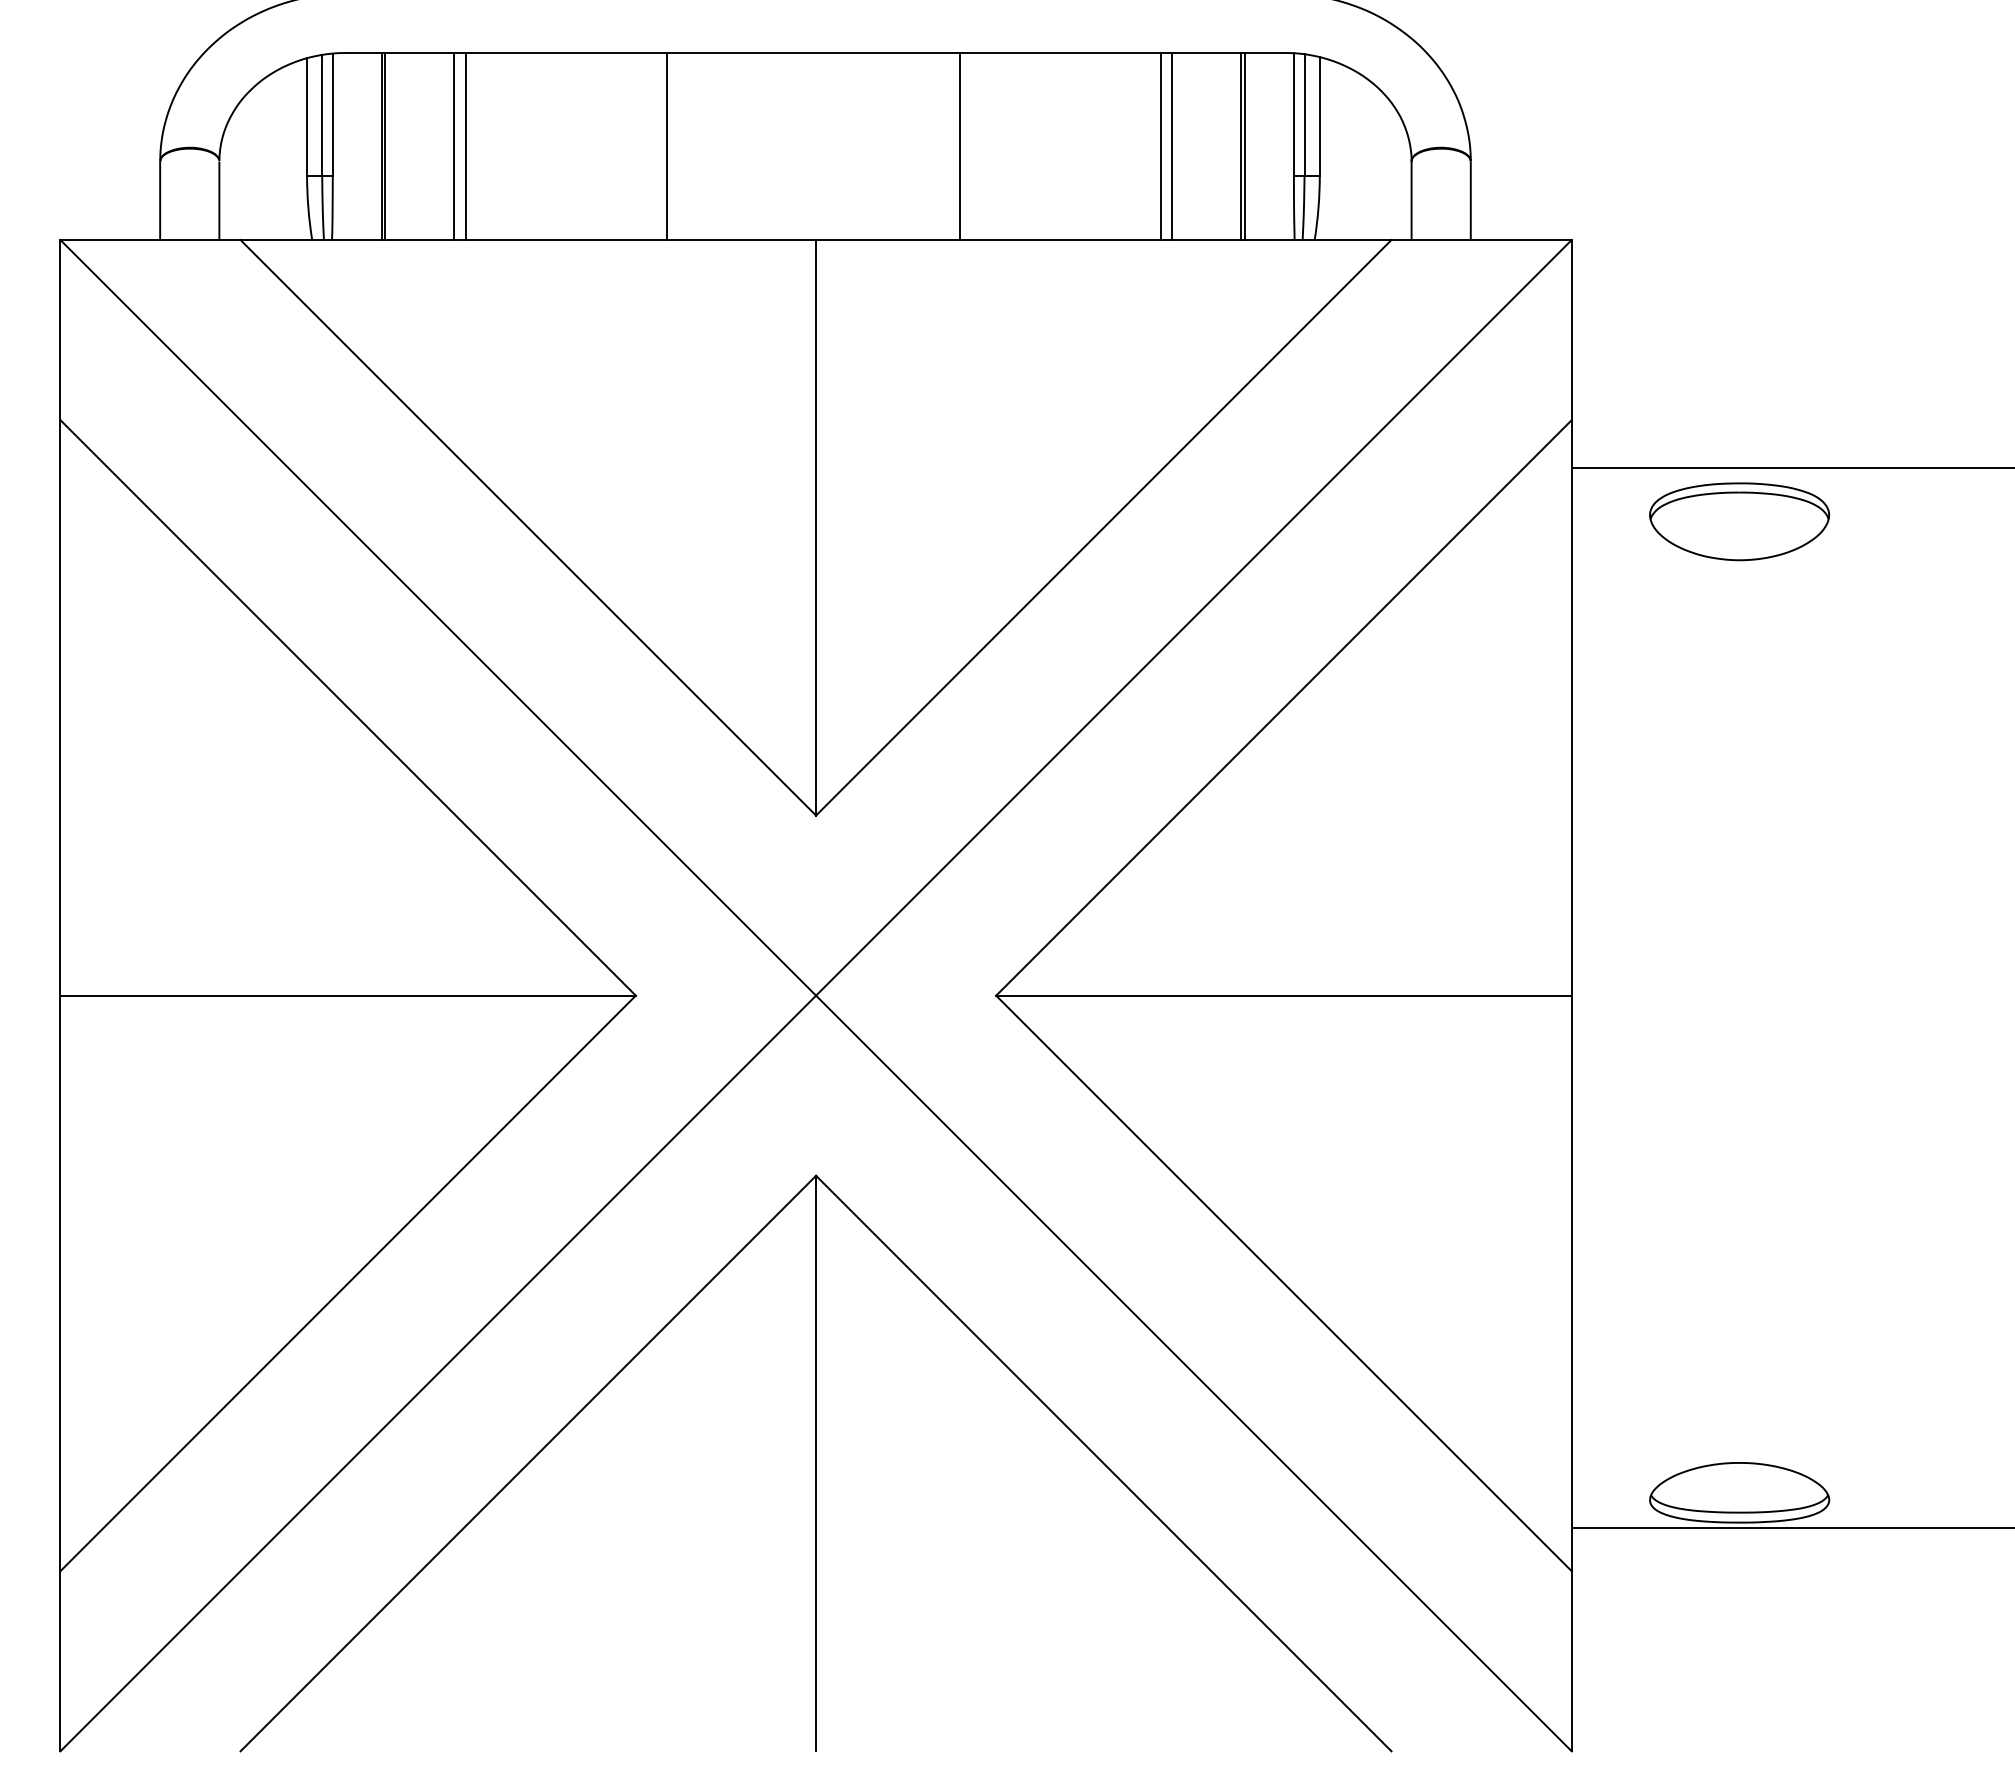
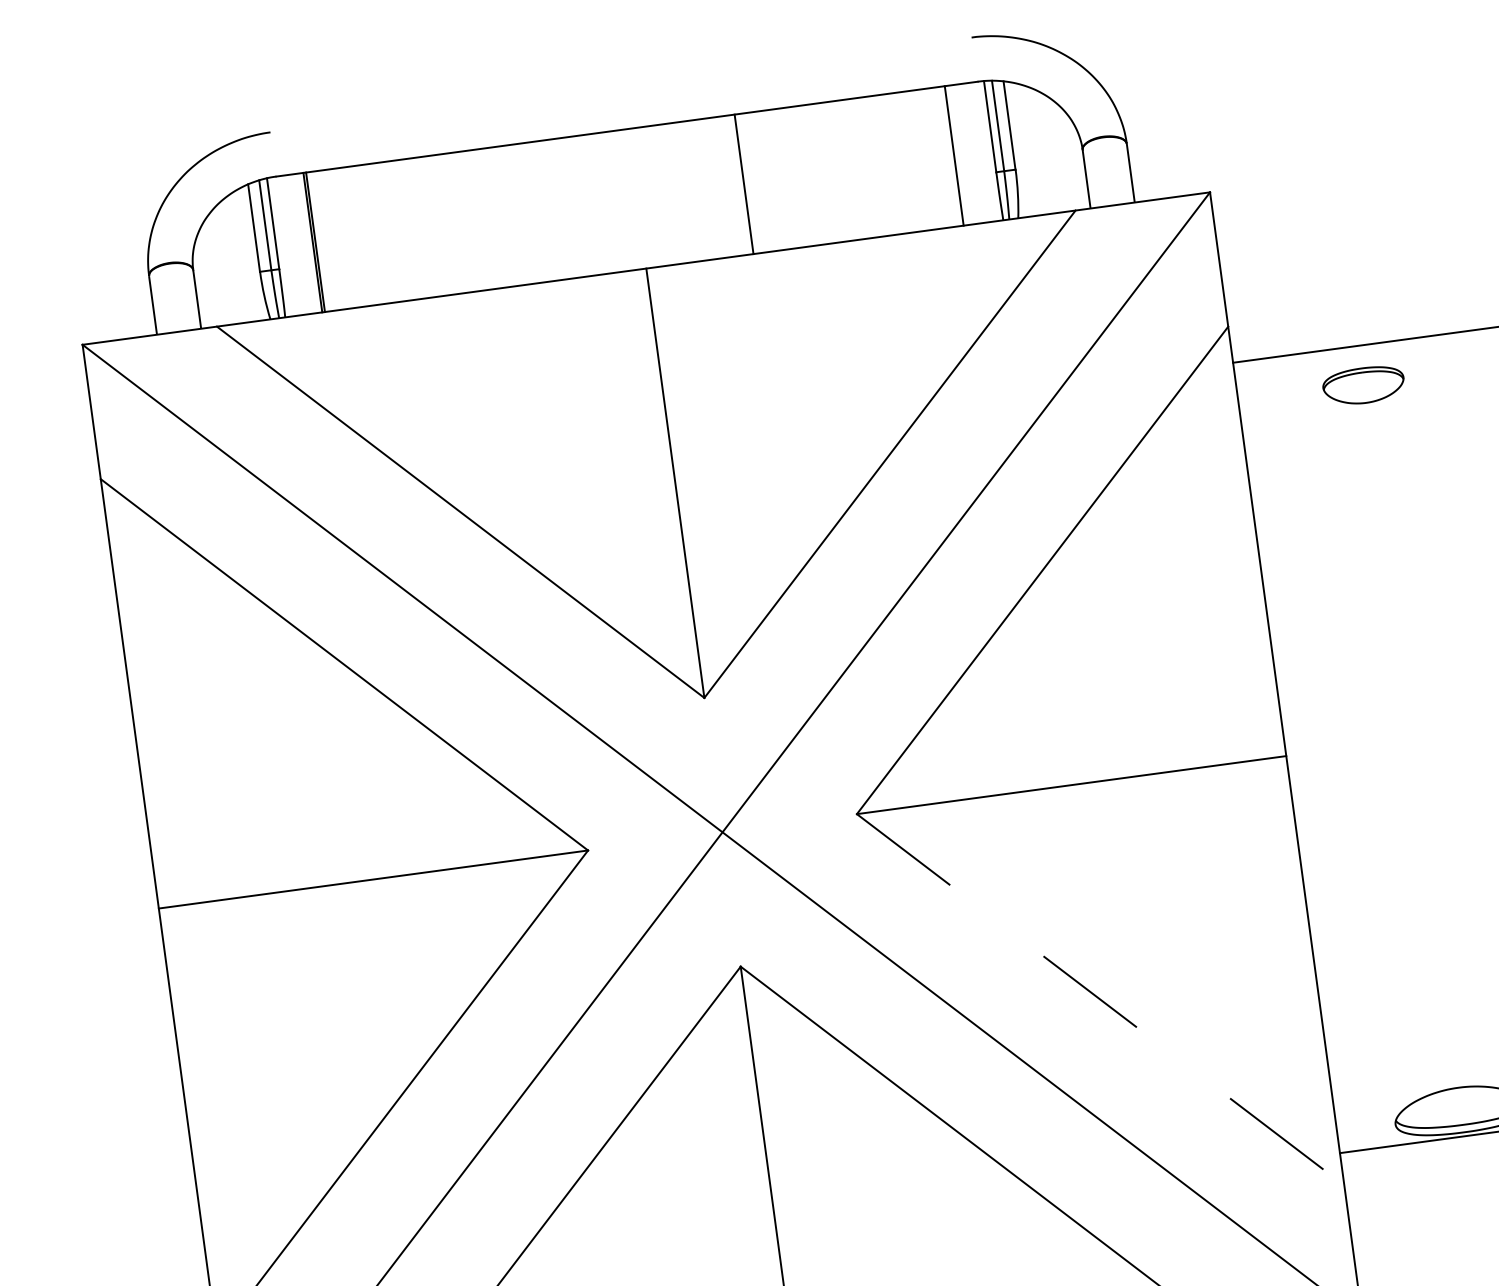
line: (454, 146) -> (367, 235), removed
line: (465, 146) -> (375, 234), removed
line: (666, 146) -> (525, 213), removed
line: (1160, 146) -> (893, 164), removed
line: (1172, 146) -> (902, 162), removed
line: (1244, 146) -> (956, 155), removed
part: (1739, 521) -> (1363, 385), size x0.6
line: (1283, 1283) -> (1100, 999), solid -> dashed

